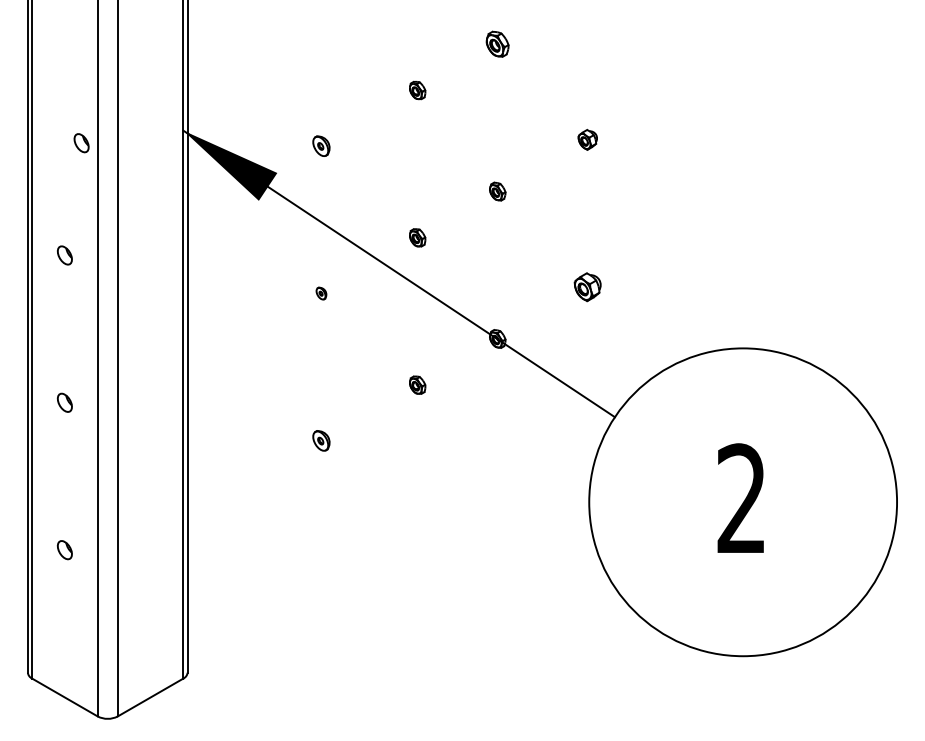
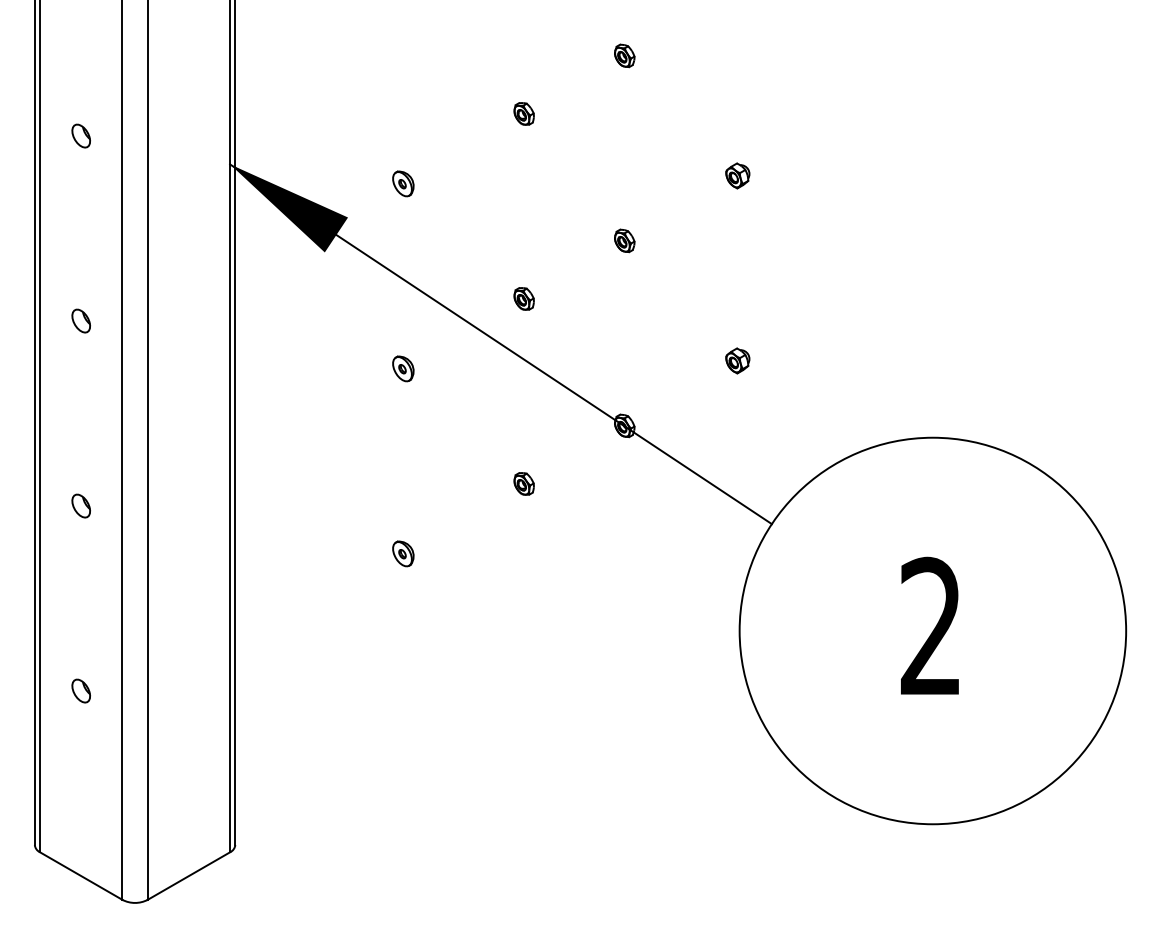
part: (497, 43) -> (624, 55), size x0.71
part: (81, 142) -> (80, 135), moved
part: (587, 286) -> (737, 360), size x0.71
part: (321, 293) -> (403, 368), size x1.67

